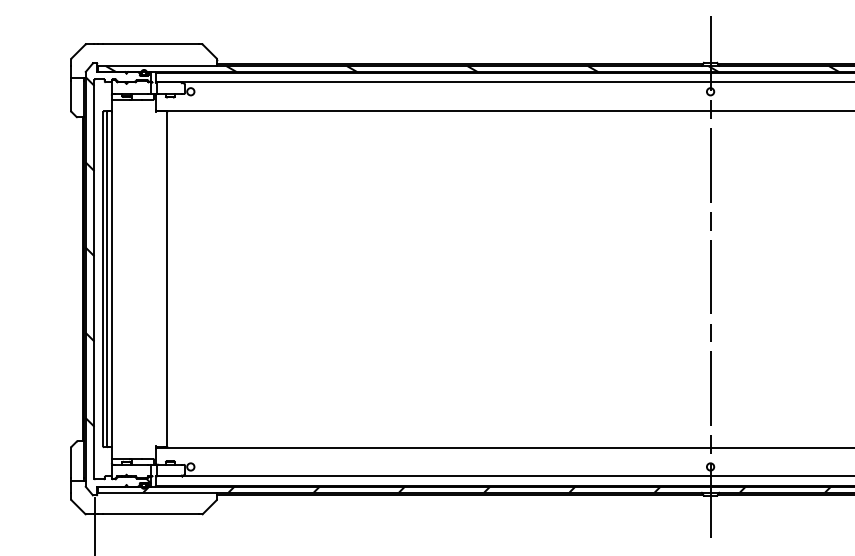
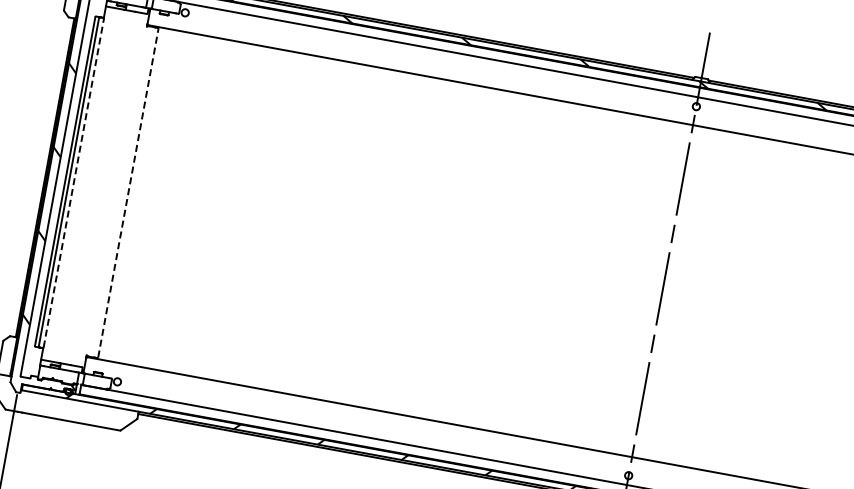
line: (112, 278) -> (74, 182), solid -> dashed
line: (167, 278) -> (128, 192), solid -> dashed

